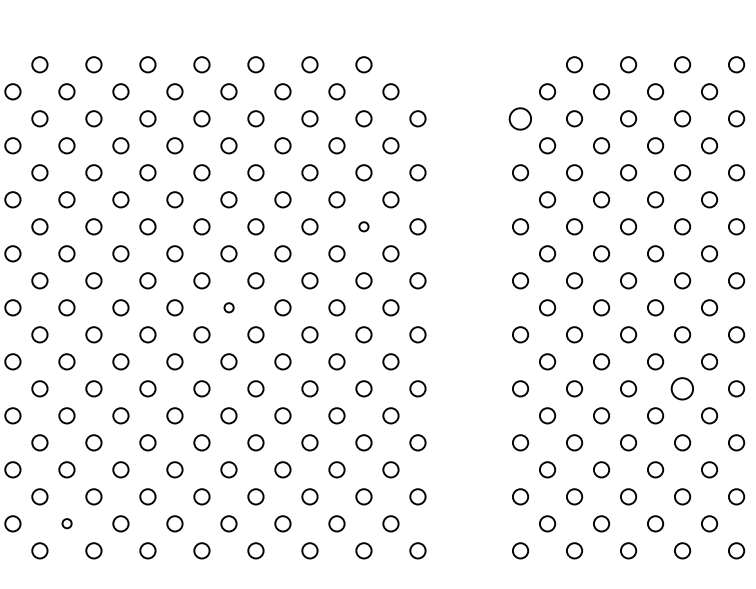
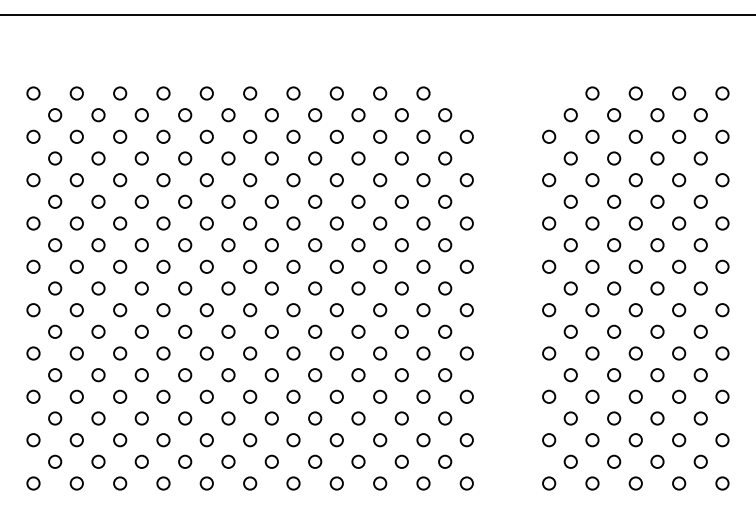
circle: (520, 118) -> (549, 136), size x0.71
circle: (363, 226) -> (423, 223), size x1.67
circle: (229, 307) -> (315, 288), size x1.67
circle: (683, 388) -> (679, 353), size x0.71
circle: (67, 523) -> (185, 461), size x1.67

